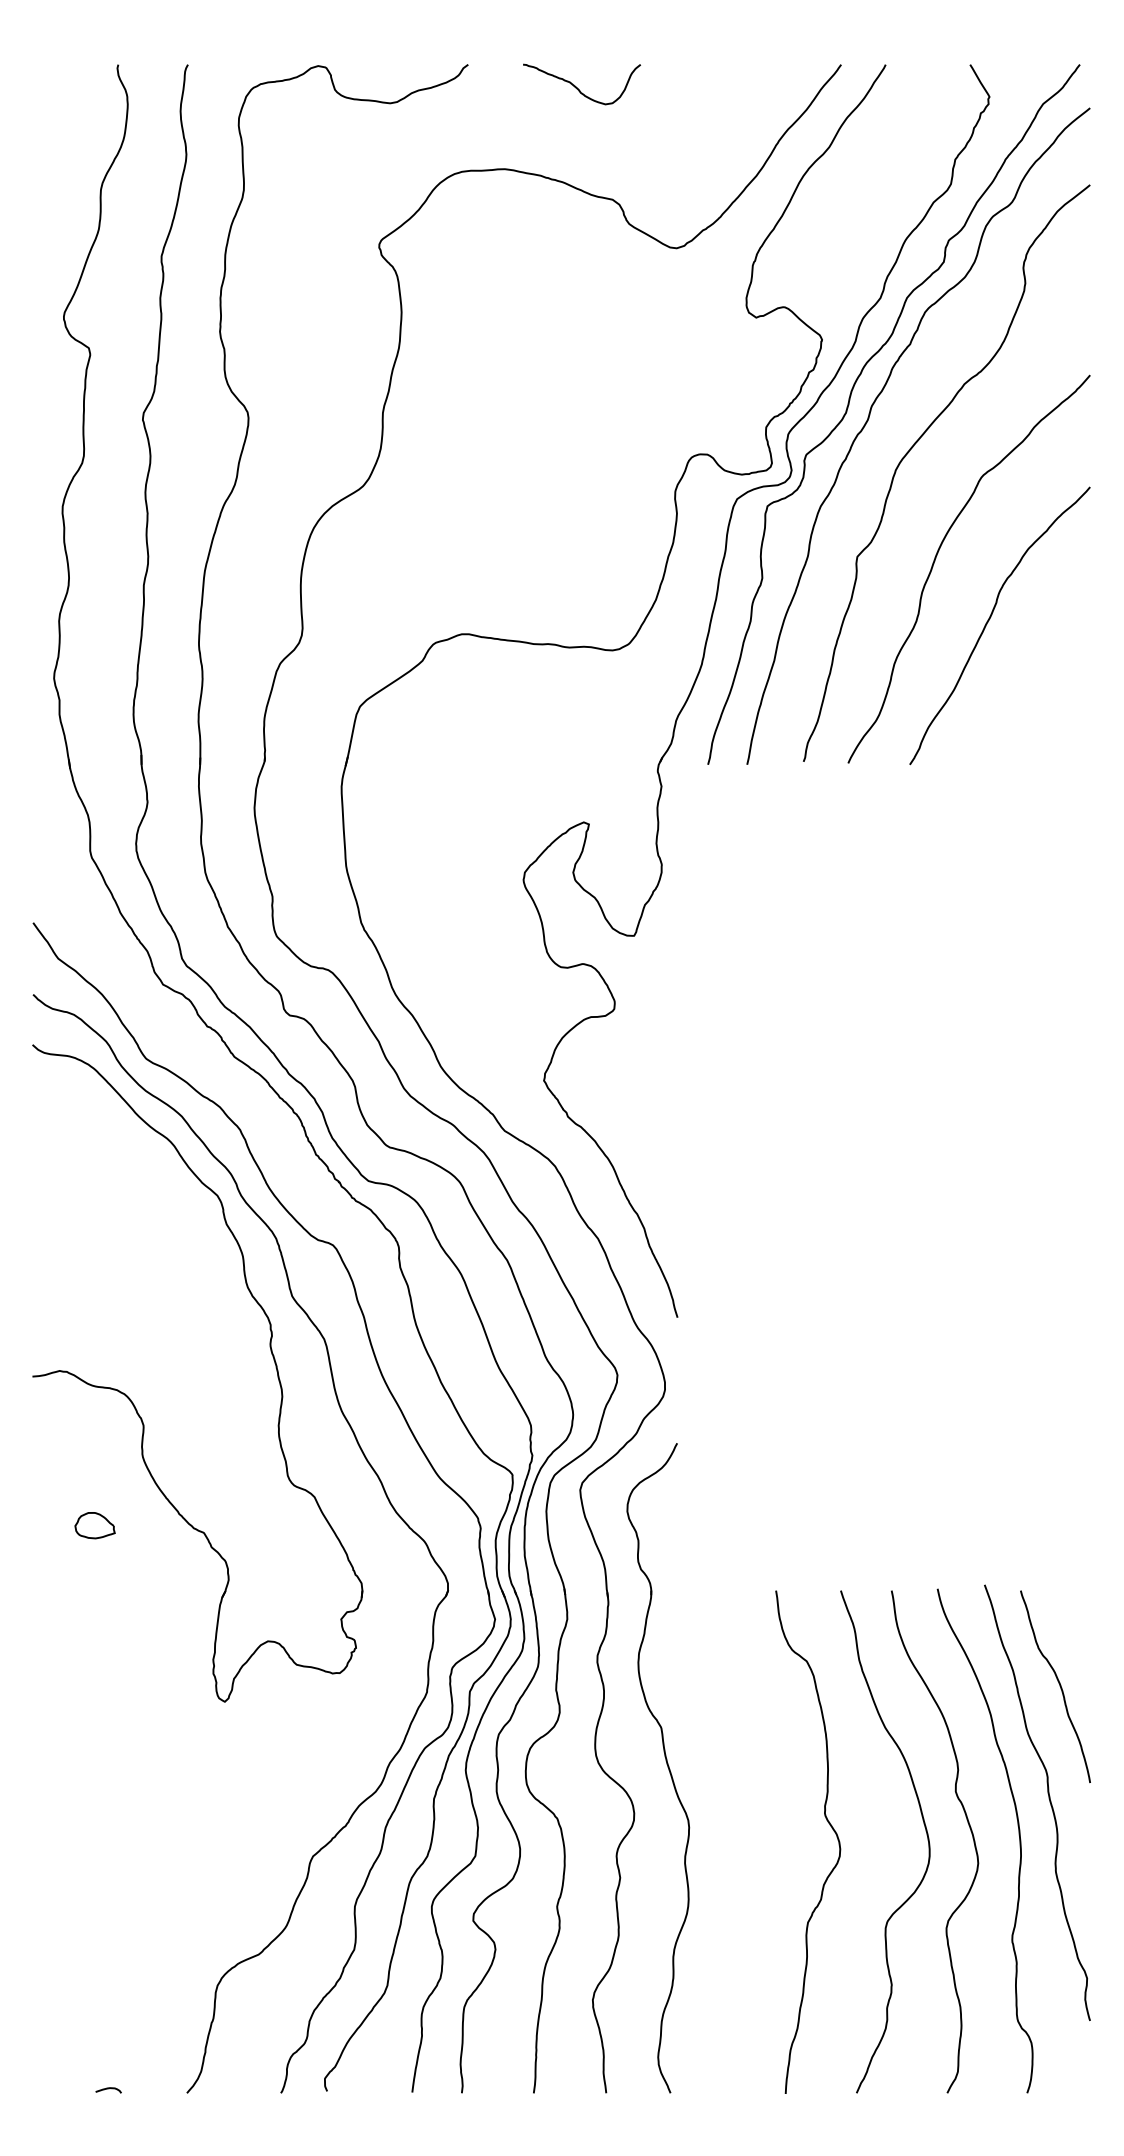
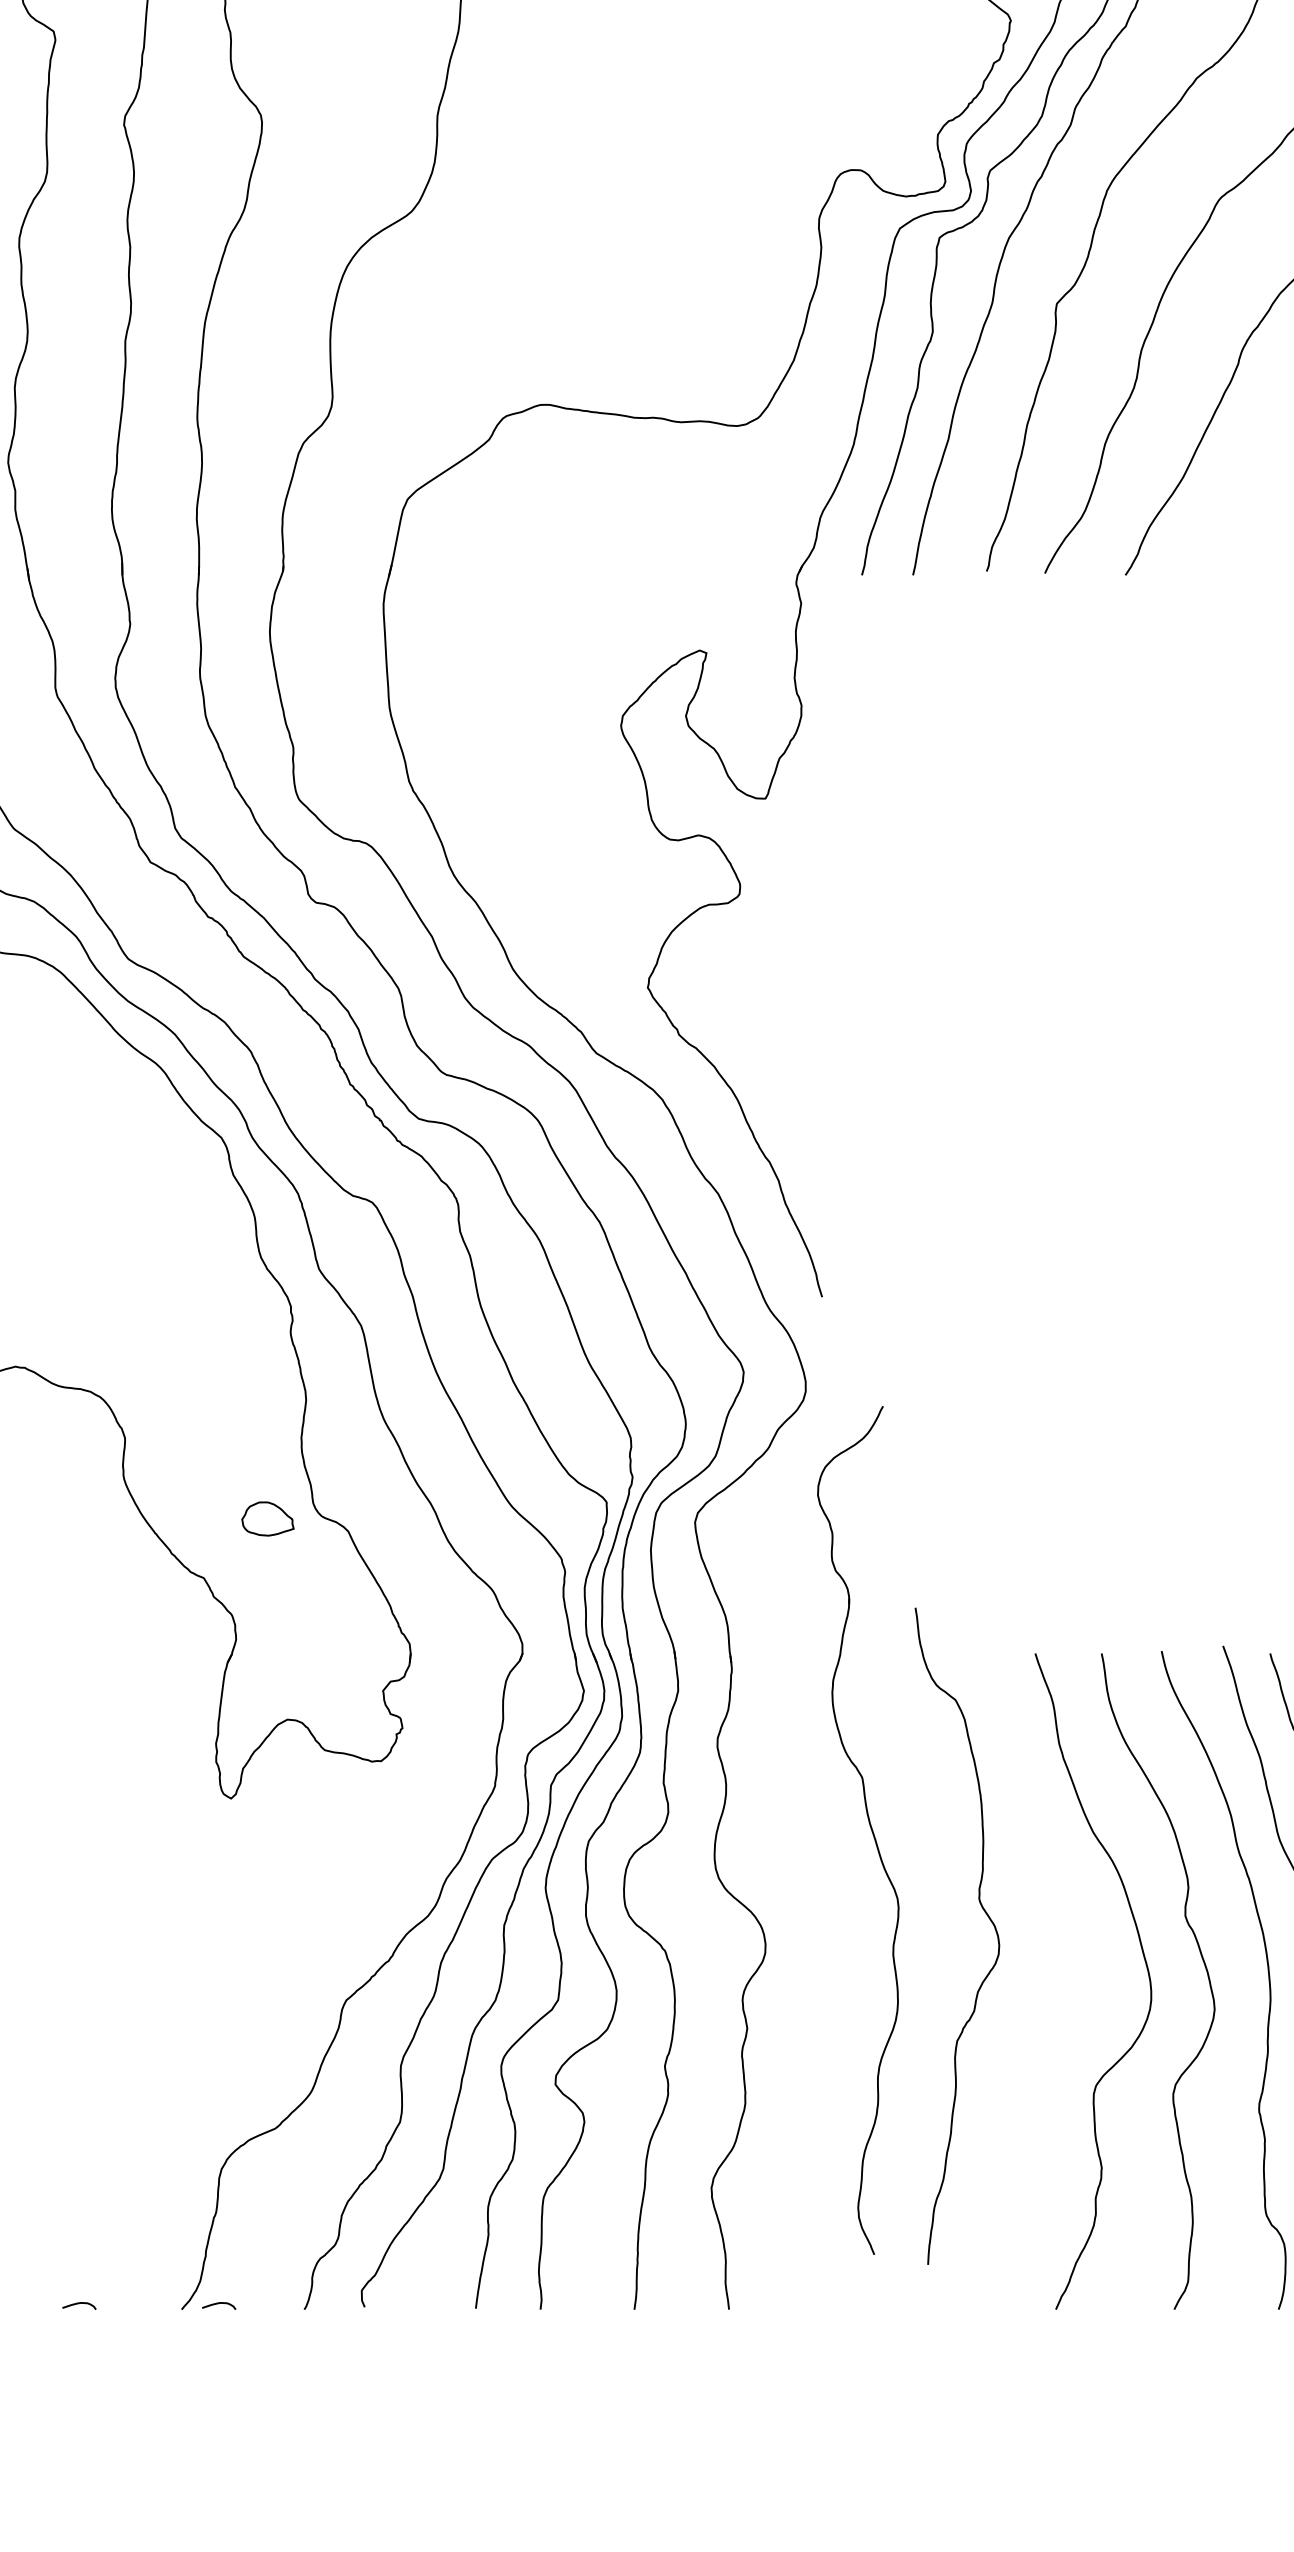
part: (94, 1525) -> (267, 1518), moved
part: (666, 1764) -> (869, 1825), moved
curve: (829, 1825) -> (985, 1914), moved
curve: (215, 2089) -> (218, 2304), added

